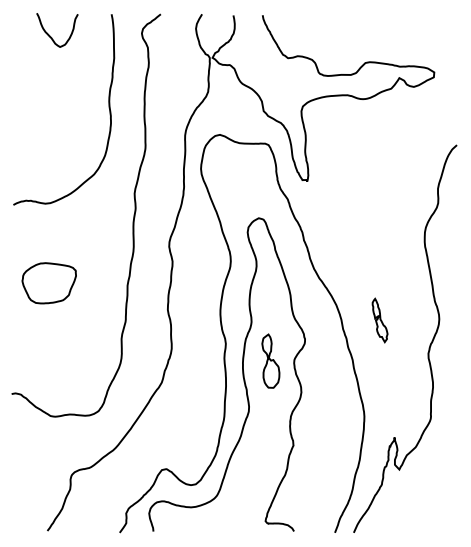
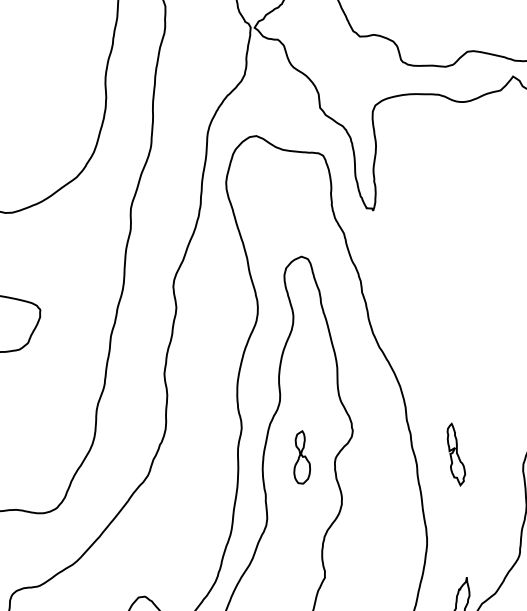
part: (379, 320) -> (455, 454), moved
part: (270, 360) -> (302, 456), size x0.7

